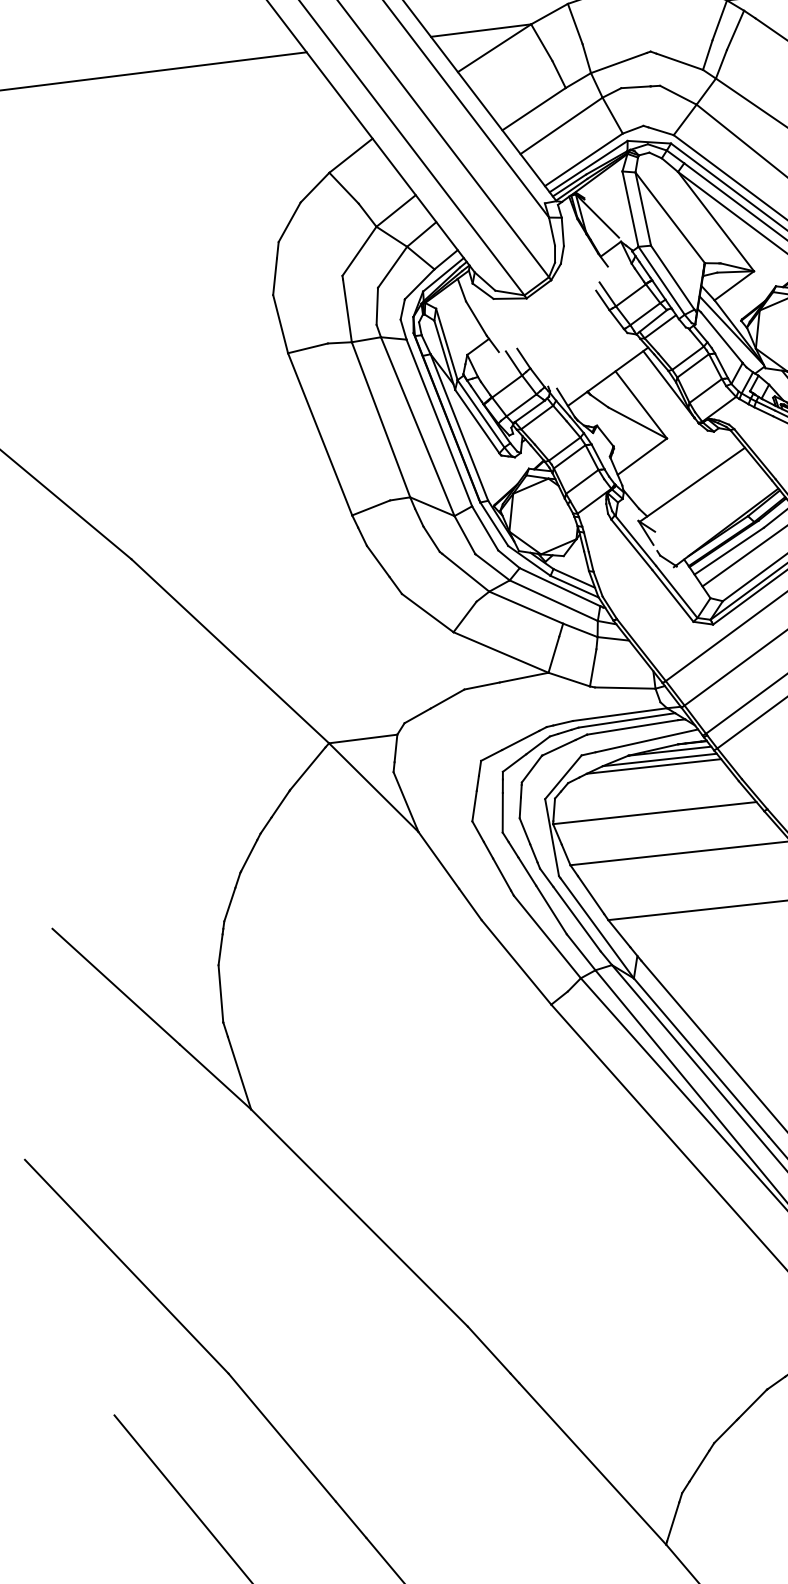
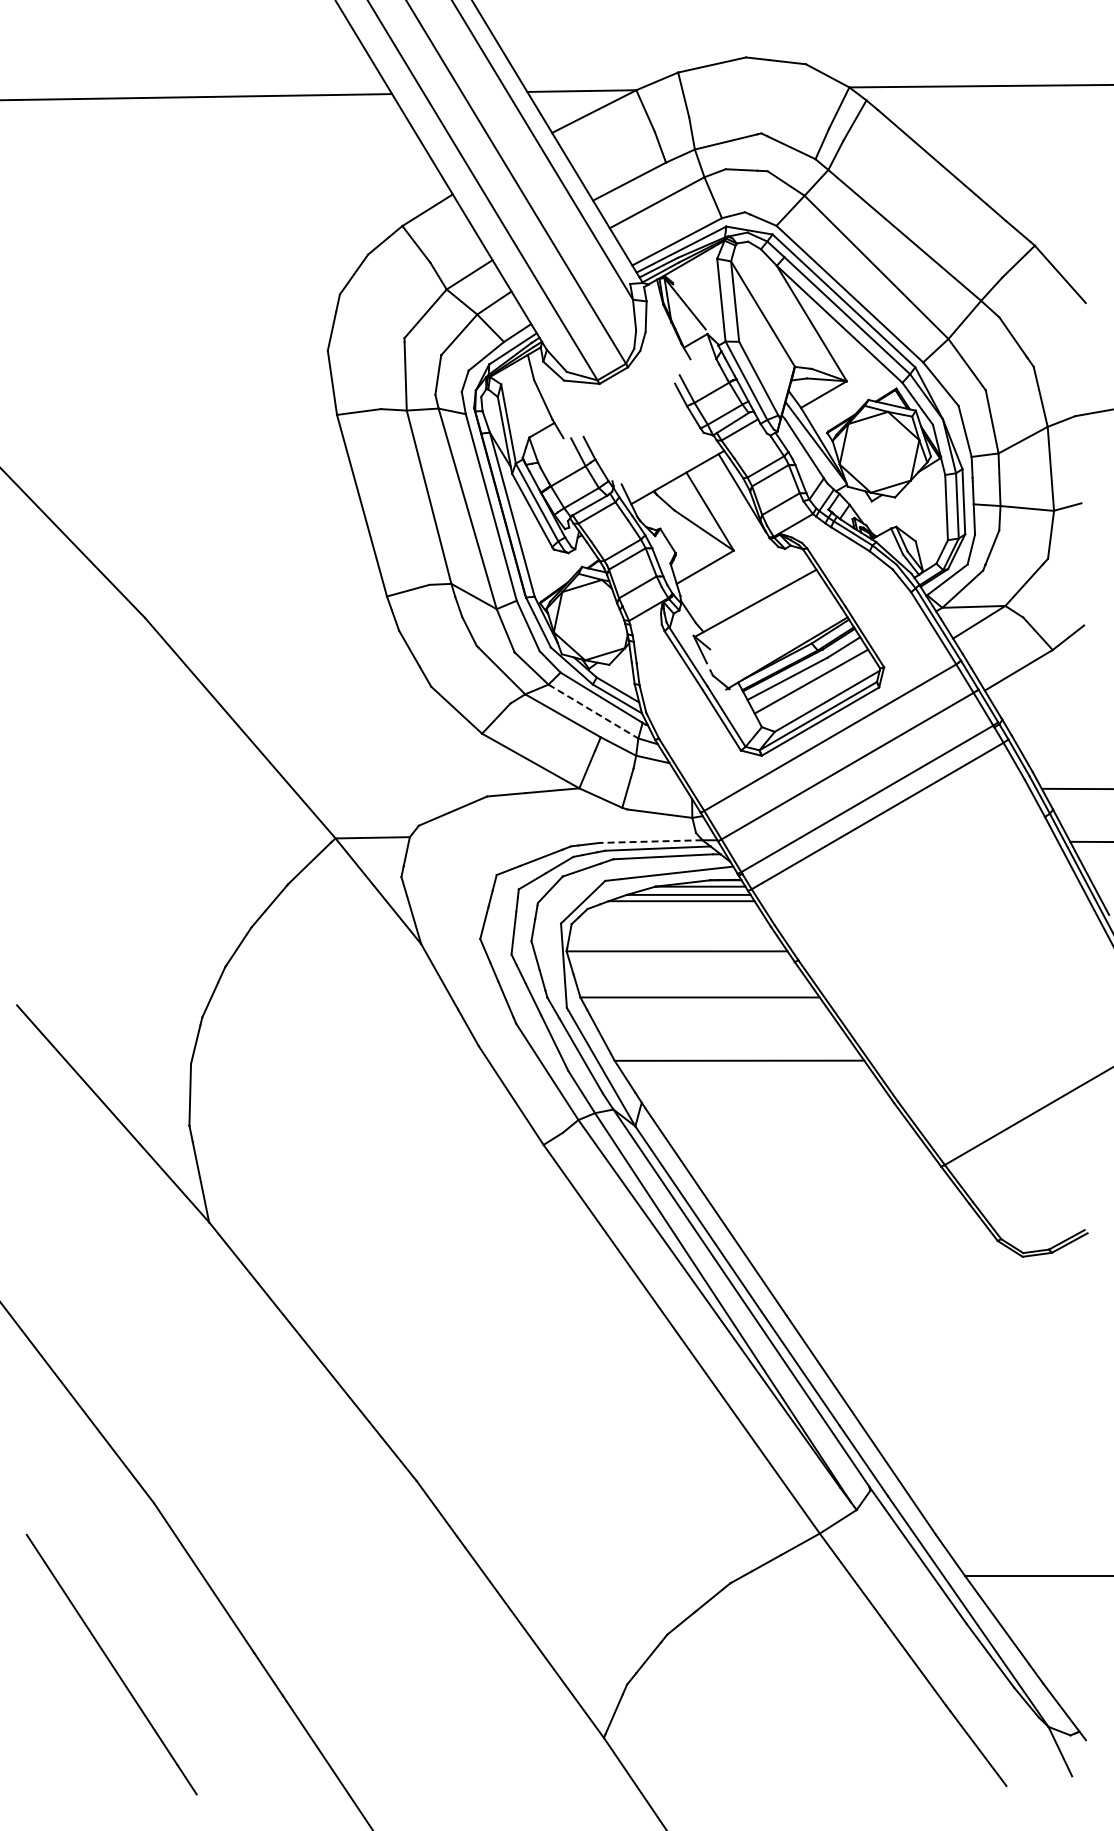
line: (553, 600) -> (593, 711), solid -> dashed
line: (619, 714) -> (650, 841), solid -> dashed

